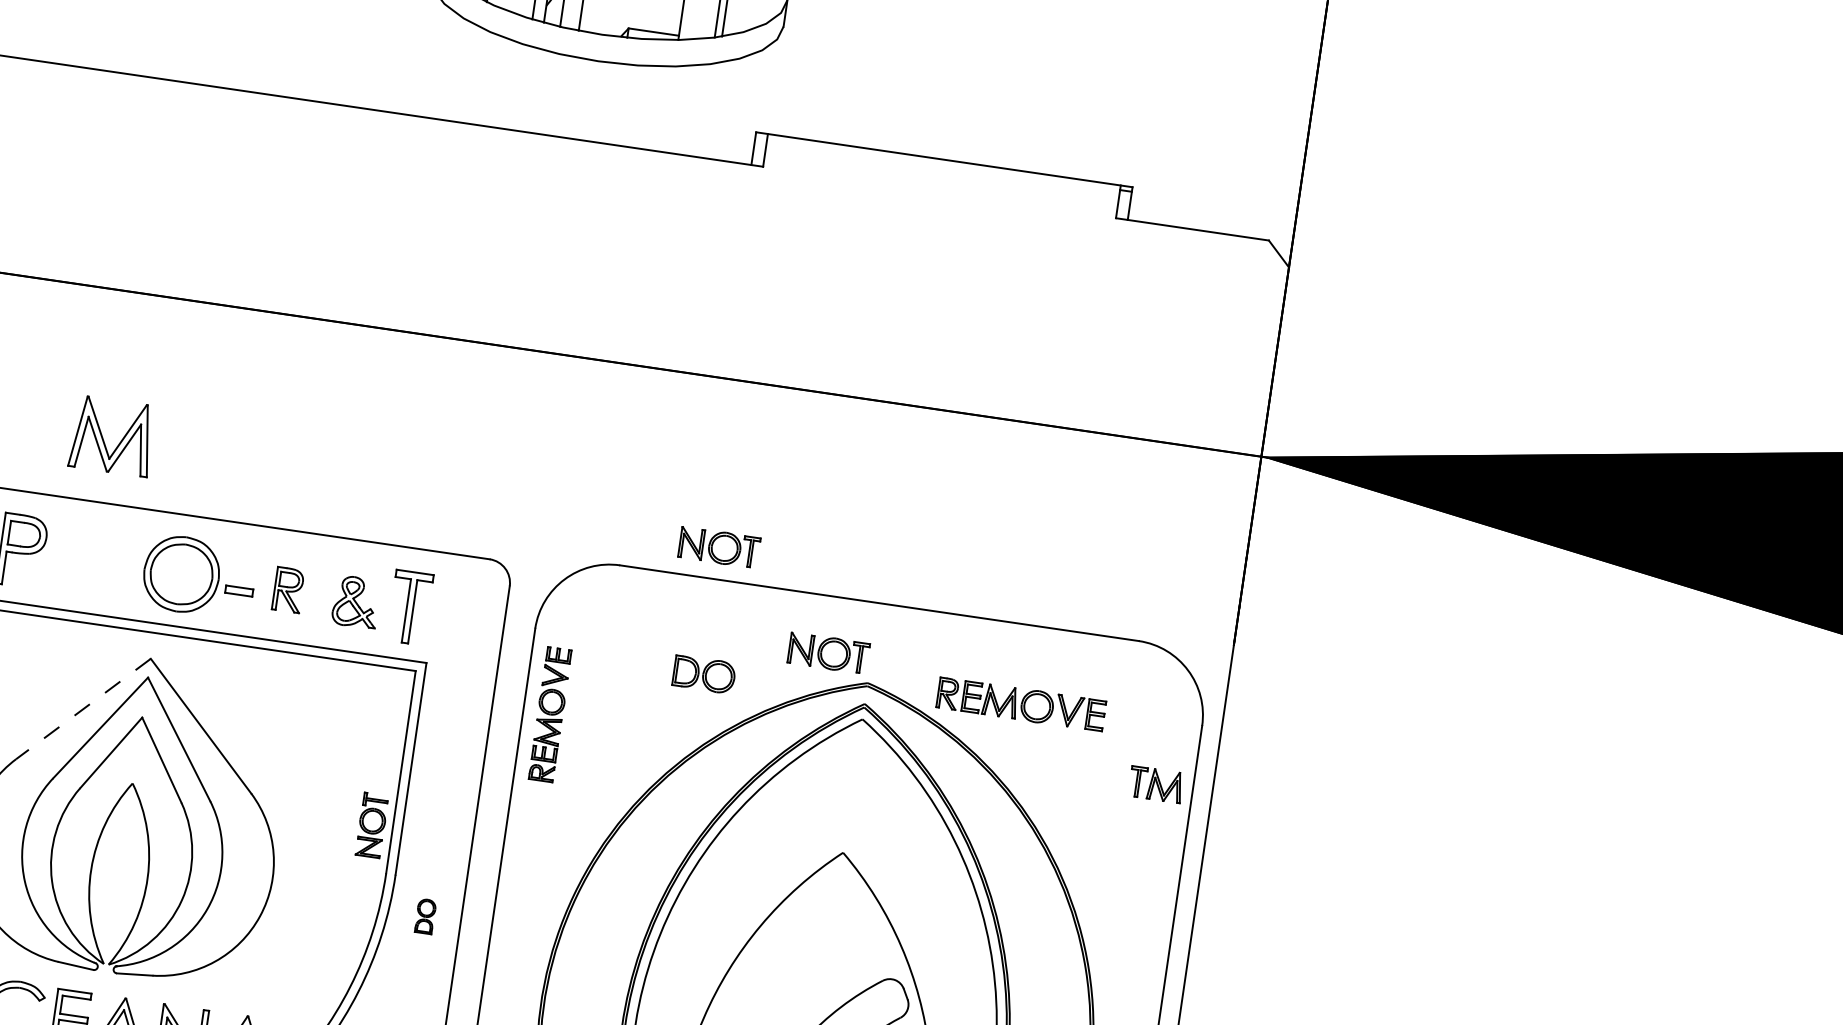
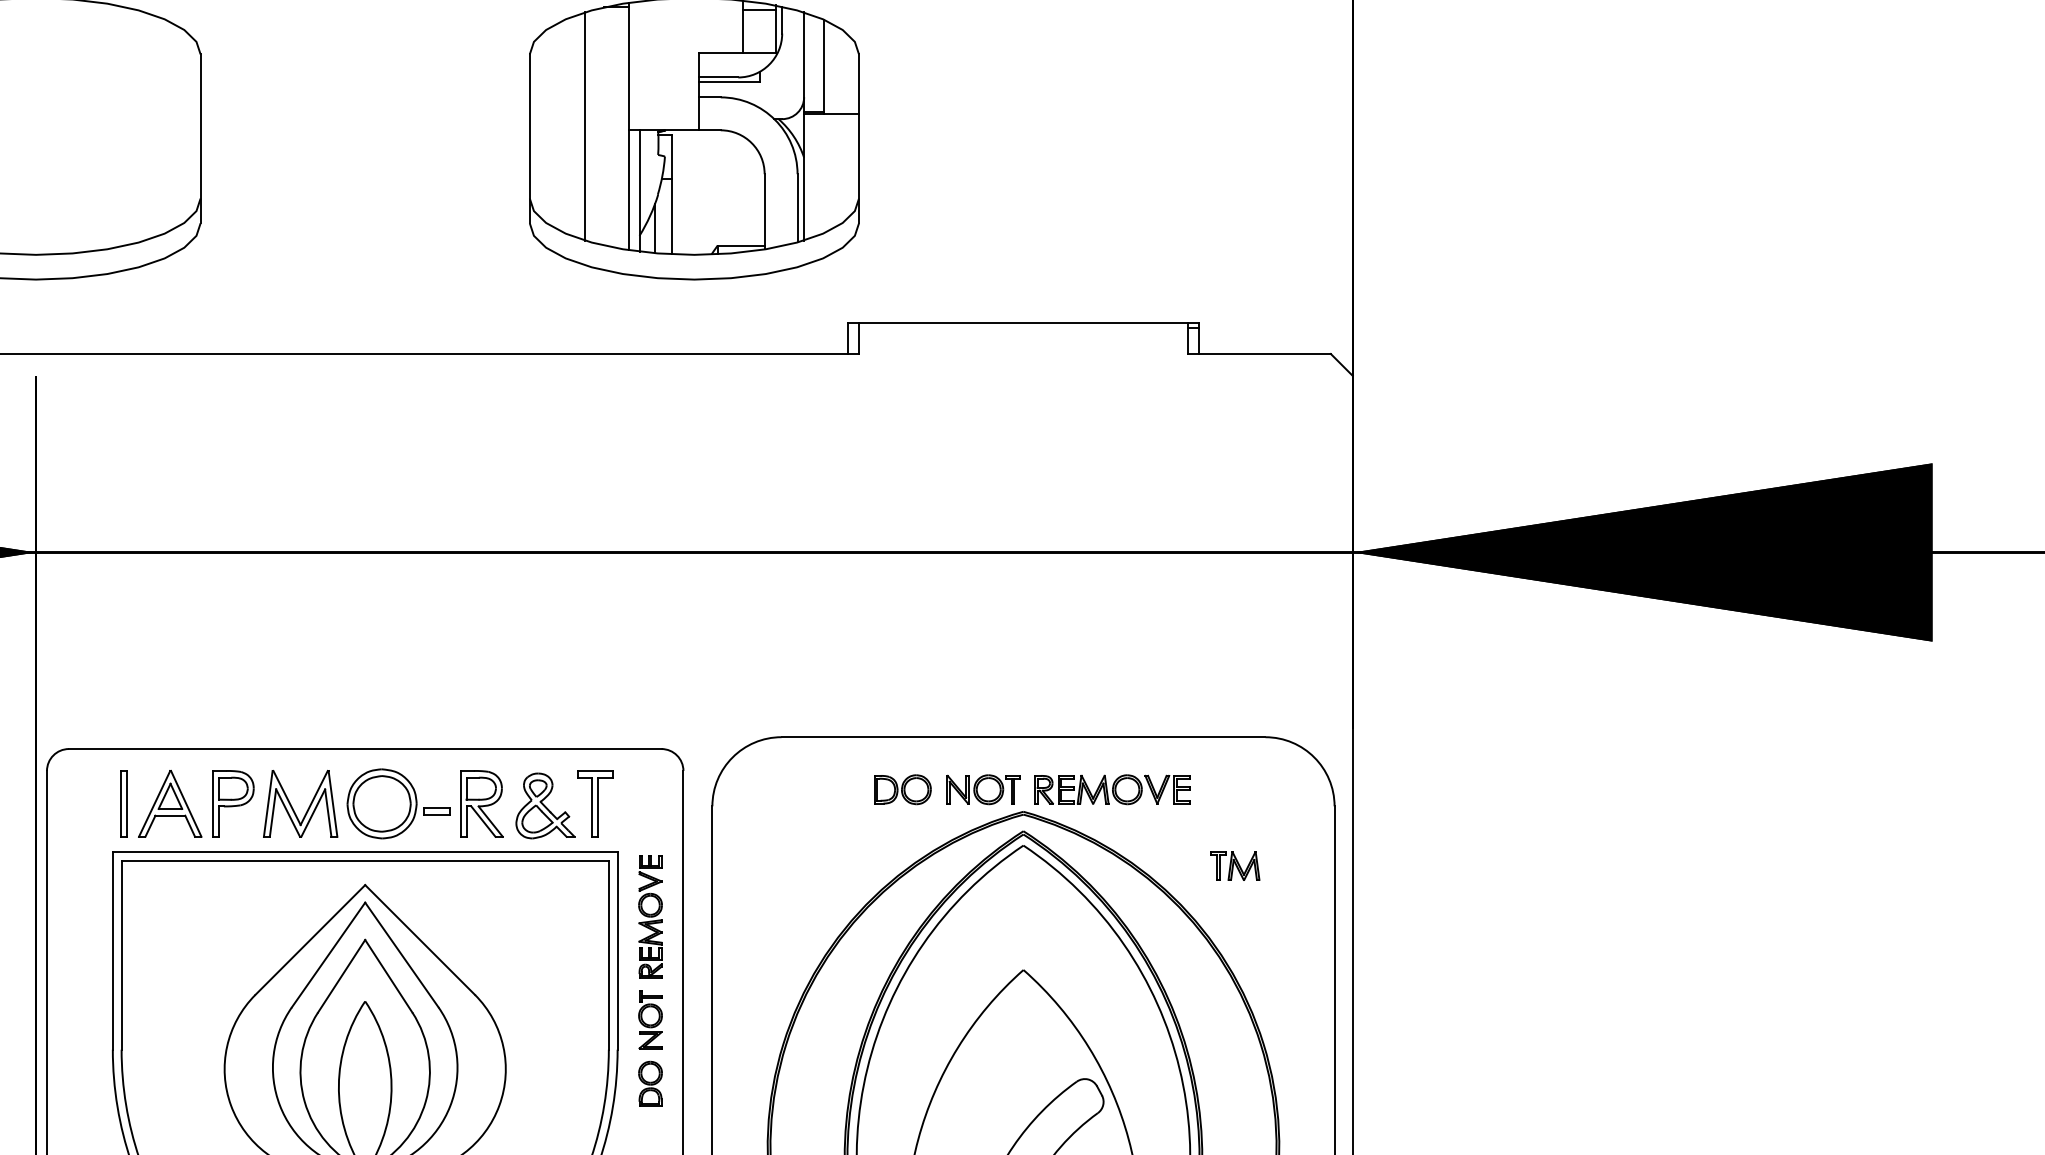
part: (103, 437) -> (292, 806), moved
part: (719, 547) -> (869, 707), removed
part: (288, 589) -> (481, 803), size x1.67
part: (356, 601) -> (545, 805), size x1.43
part: (703, 674) -> (902, 789), moved
part: (1021, 704) -> (1112, 789), moved
line: (83, 708) -> (310, 939), dashed -> solid
part: (550, 714) -> (650, 916), moved
part: (1156, 784) -> (1235, 865), moved
part: (372, 825) -> (650, 1019), moved
part: (425, 916) -> (650, 1083), size x1.43

